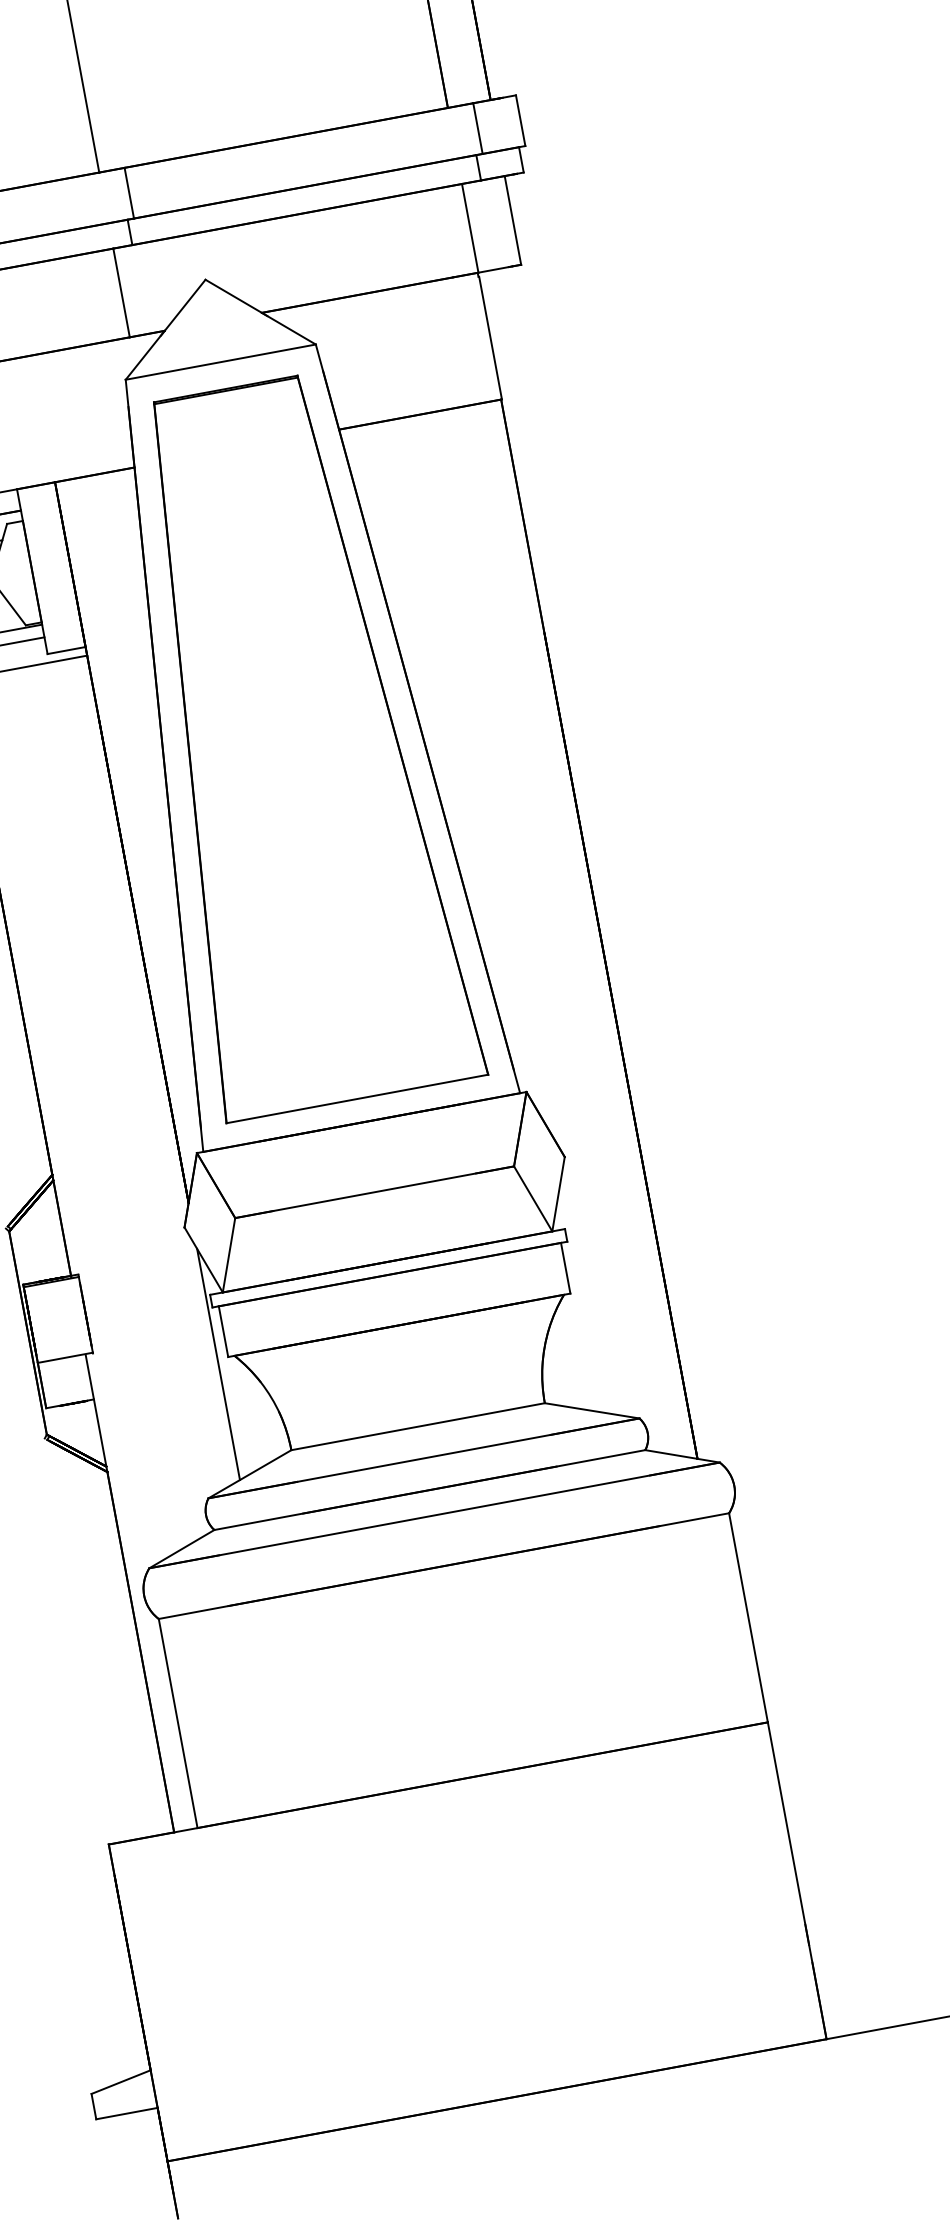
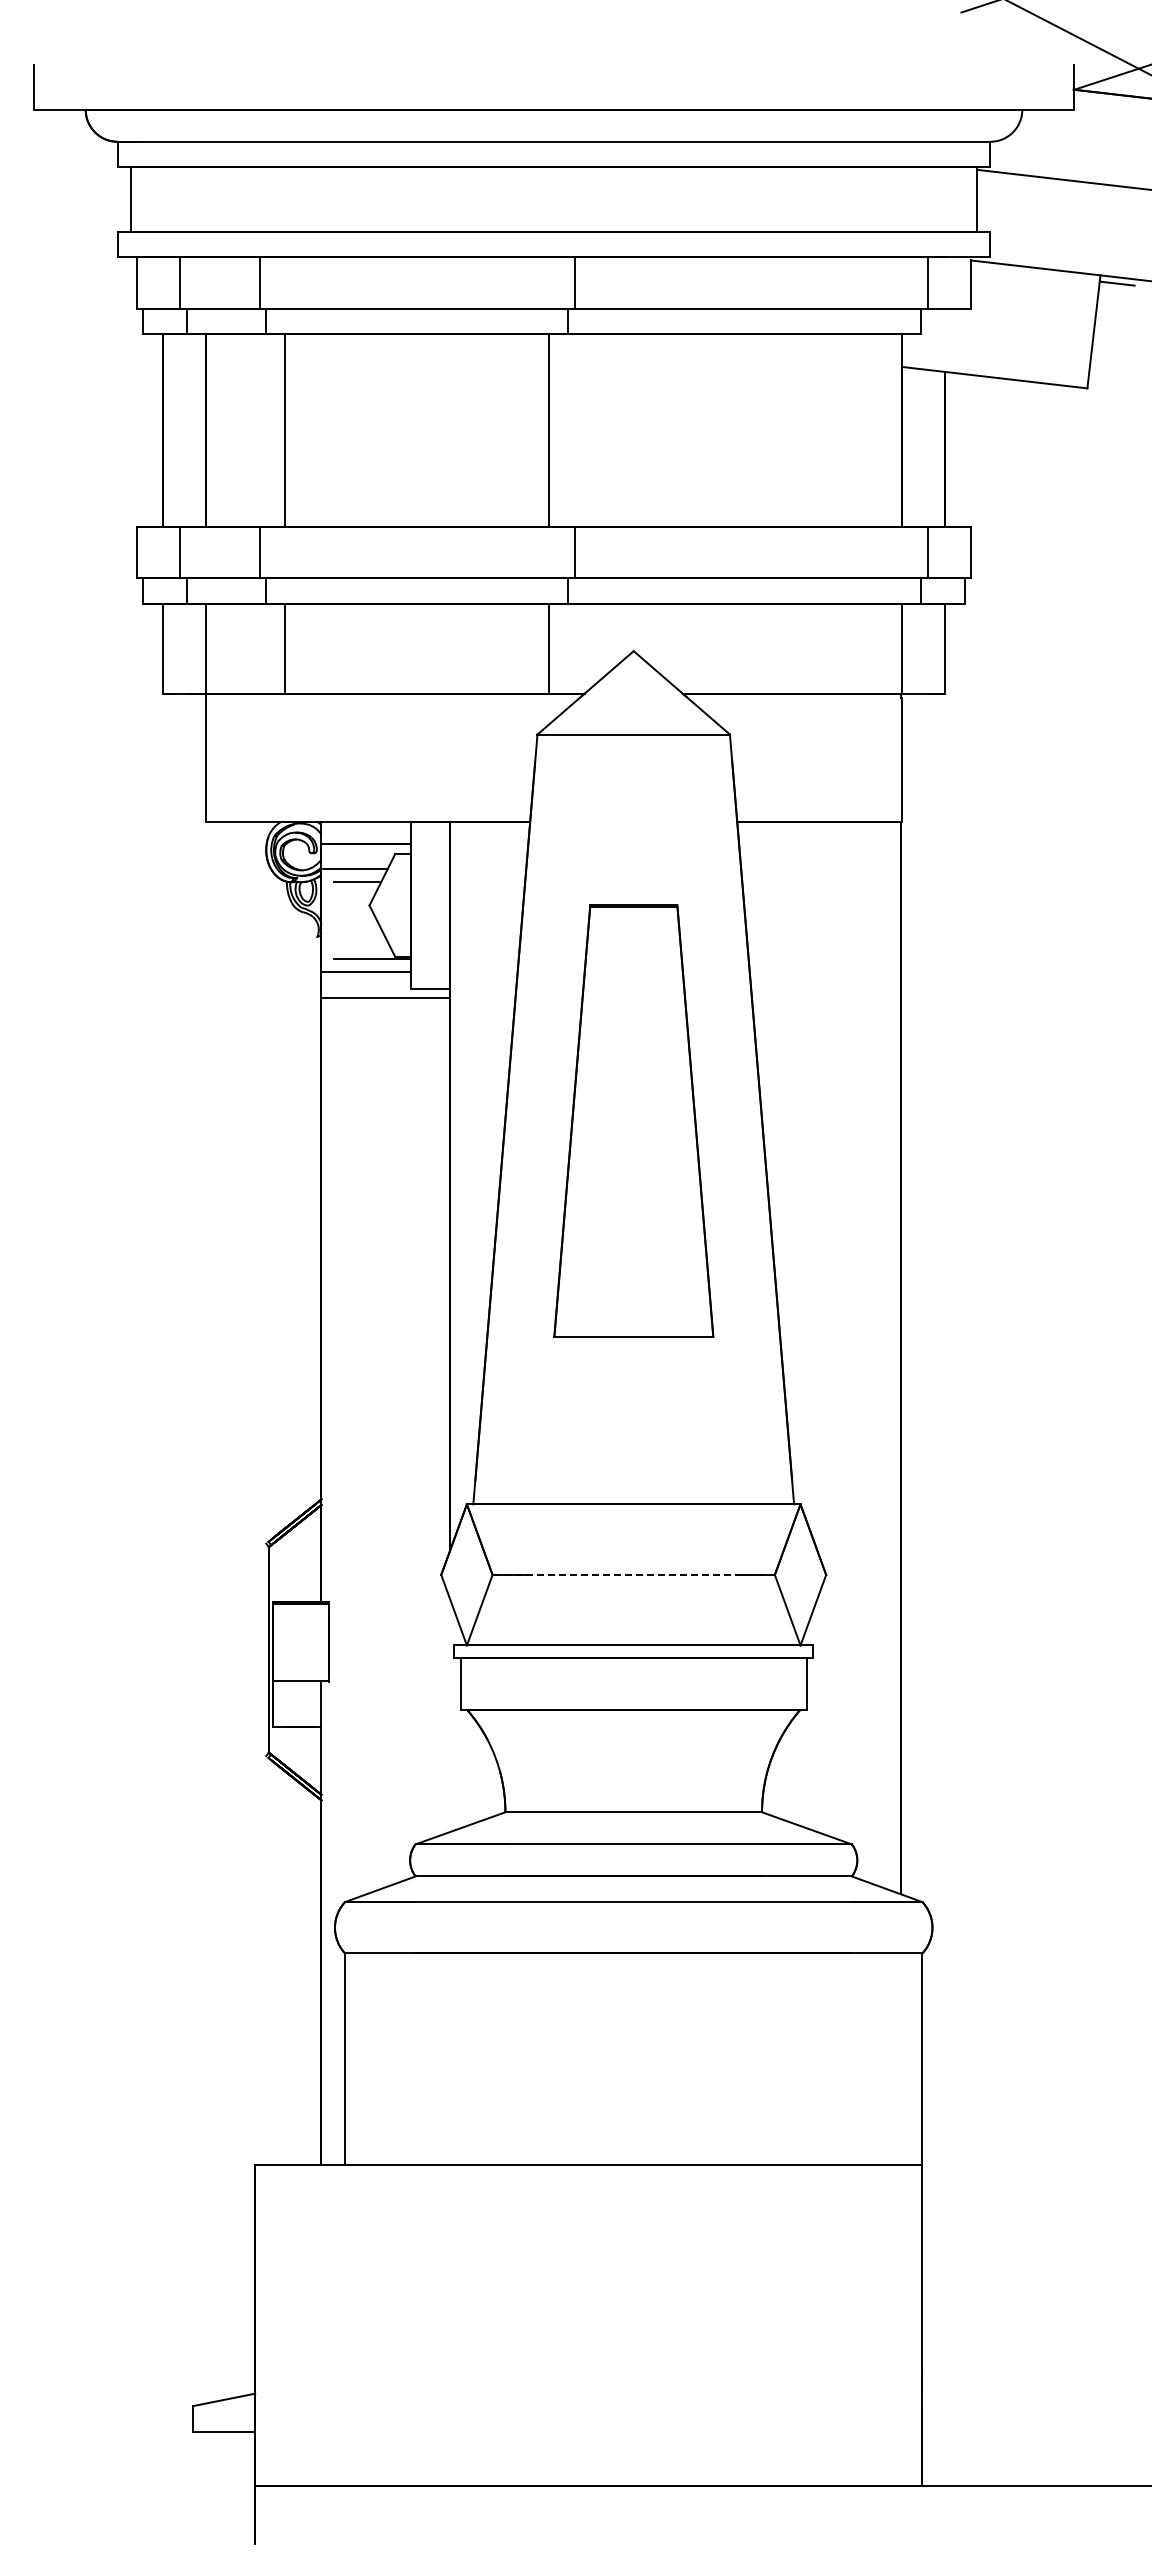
part: (291, 743) -> (633, 1120), size x0.6
line: (374, 1191) -> (633, 1574), solid -> dashed
line: (218, 1364) -> (449, 1715), removed

